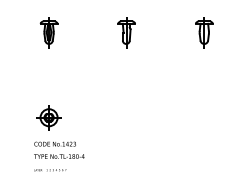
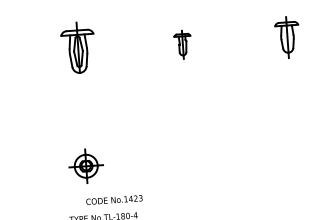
part: (48, 32) -> (77, 51), size x1.4
part: (126, 32) -> (182, 44), size x0.7
text: (54, 143) -> (113, 199), moved

